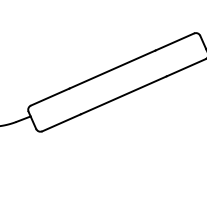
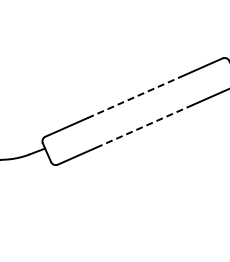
line: (112, 69) -> (134, 97), solid -> dashed
line: (124, 95) -> (146, 125), solid -> dashed

